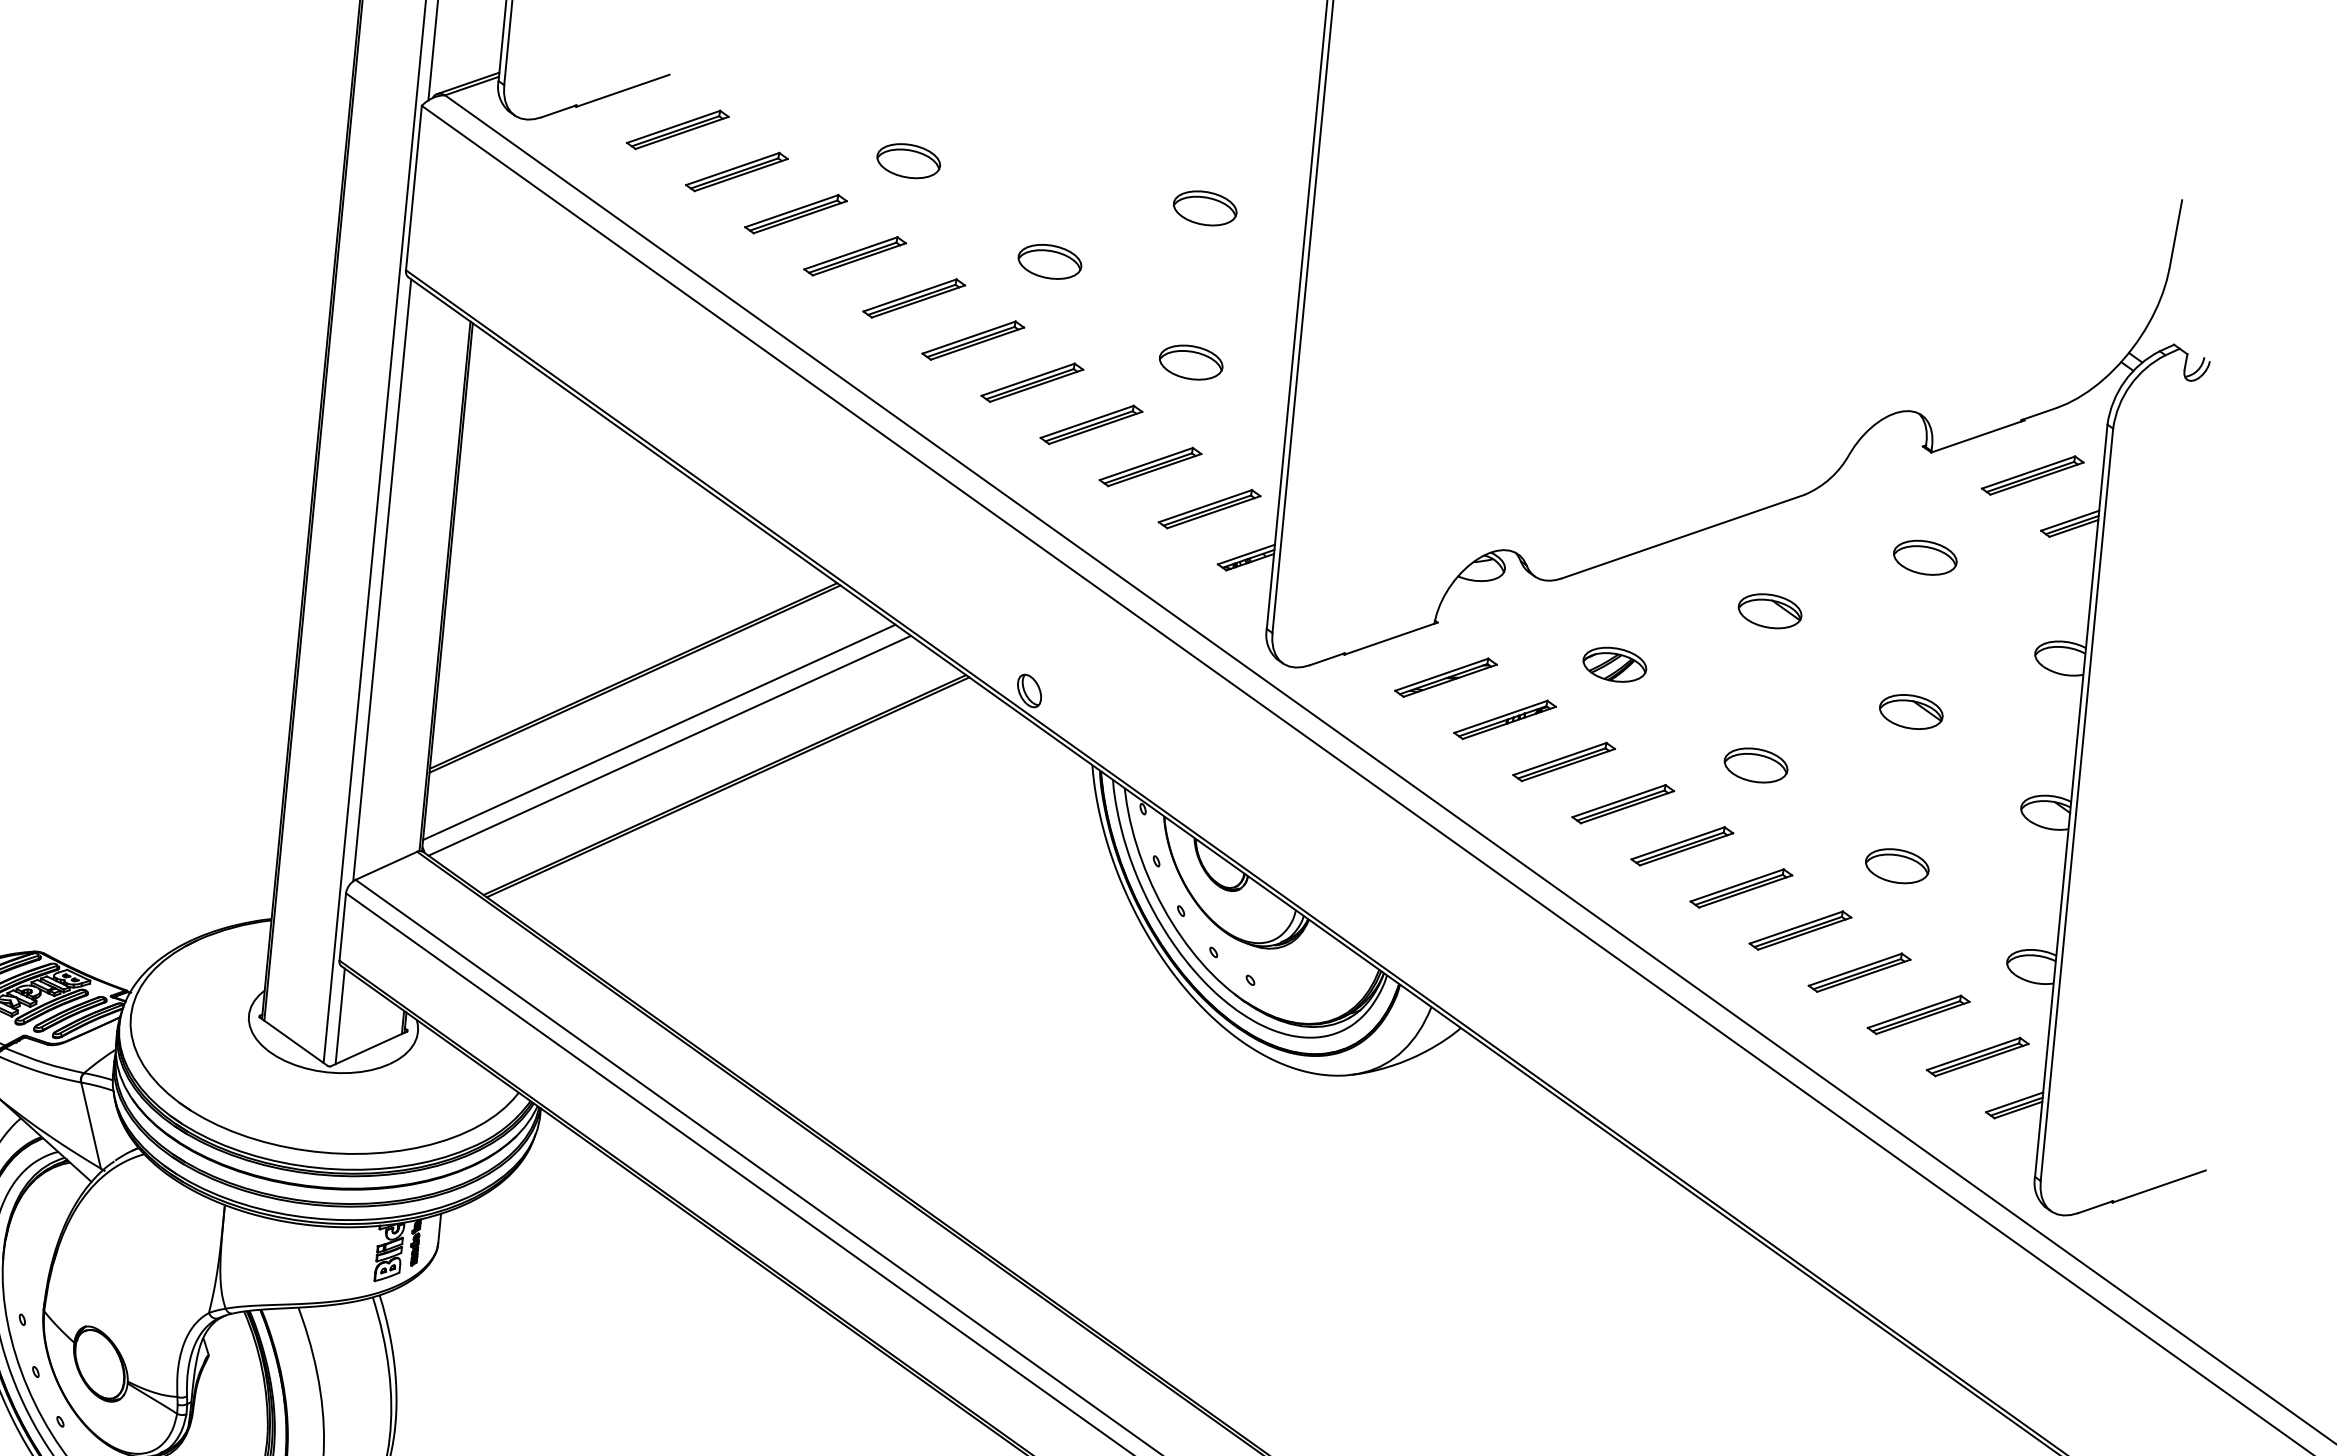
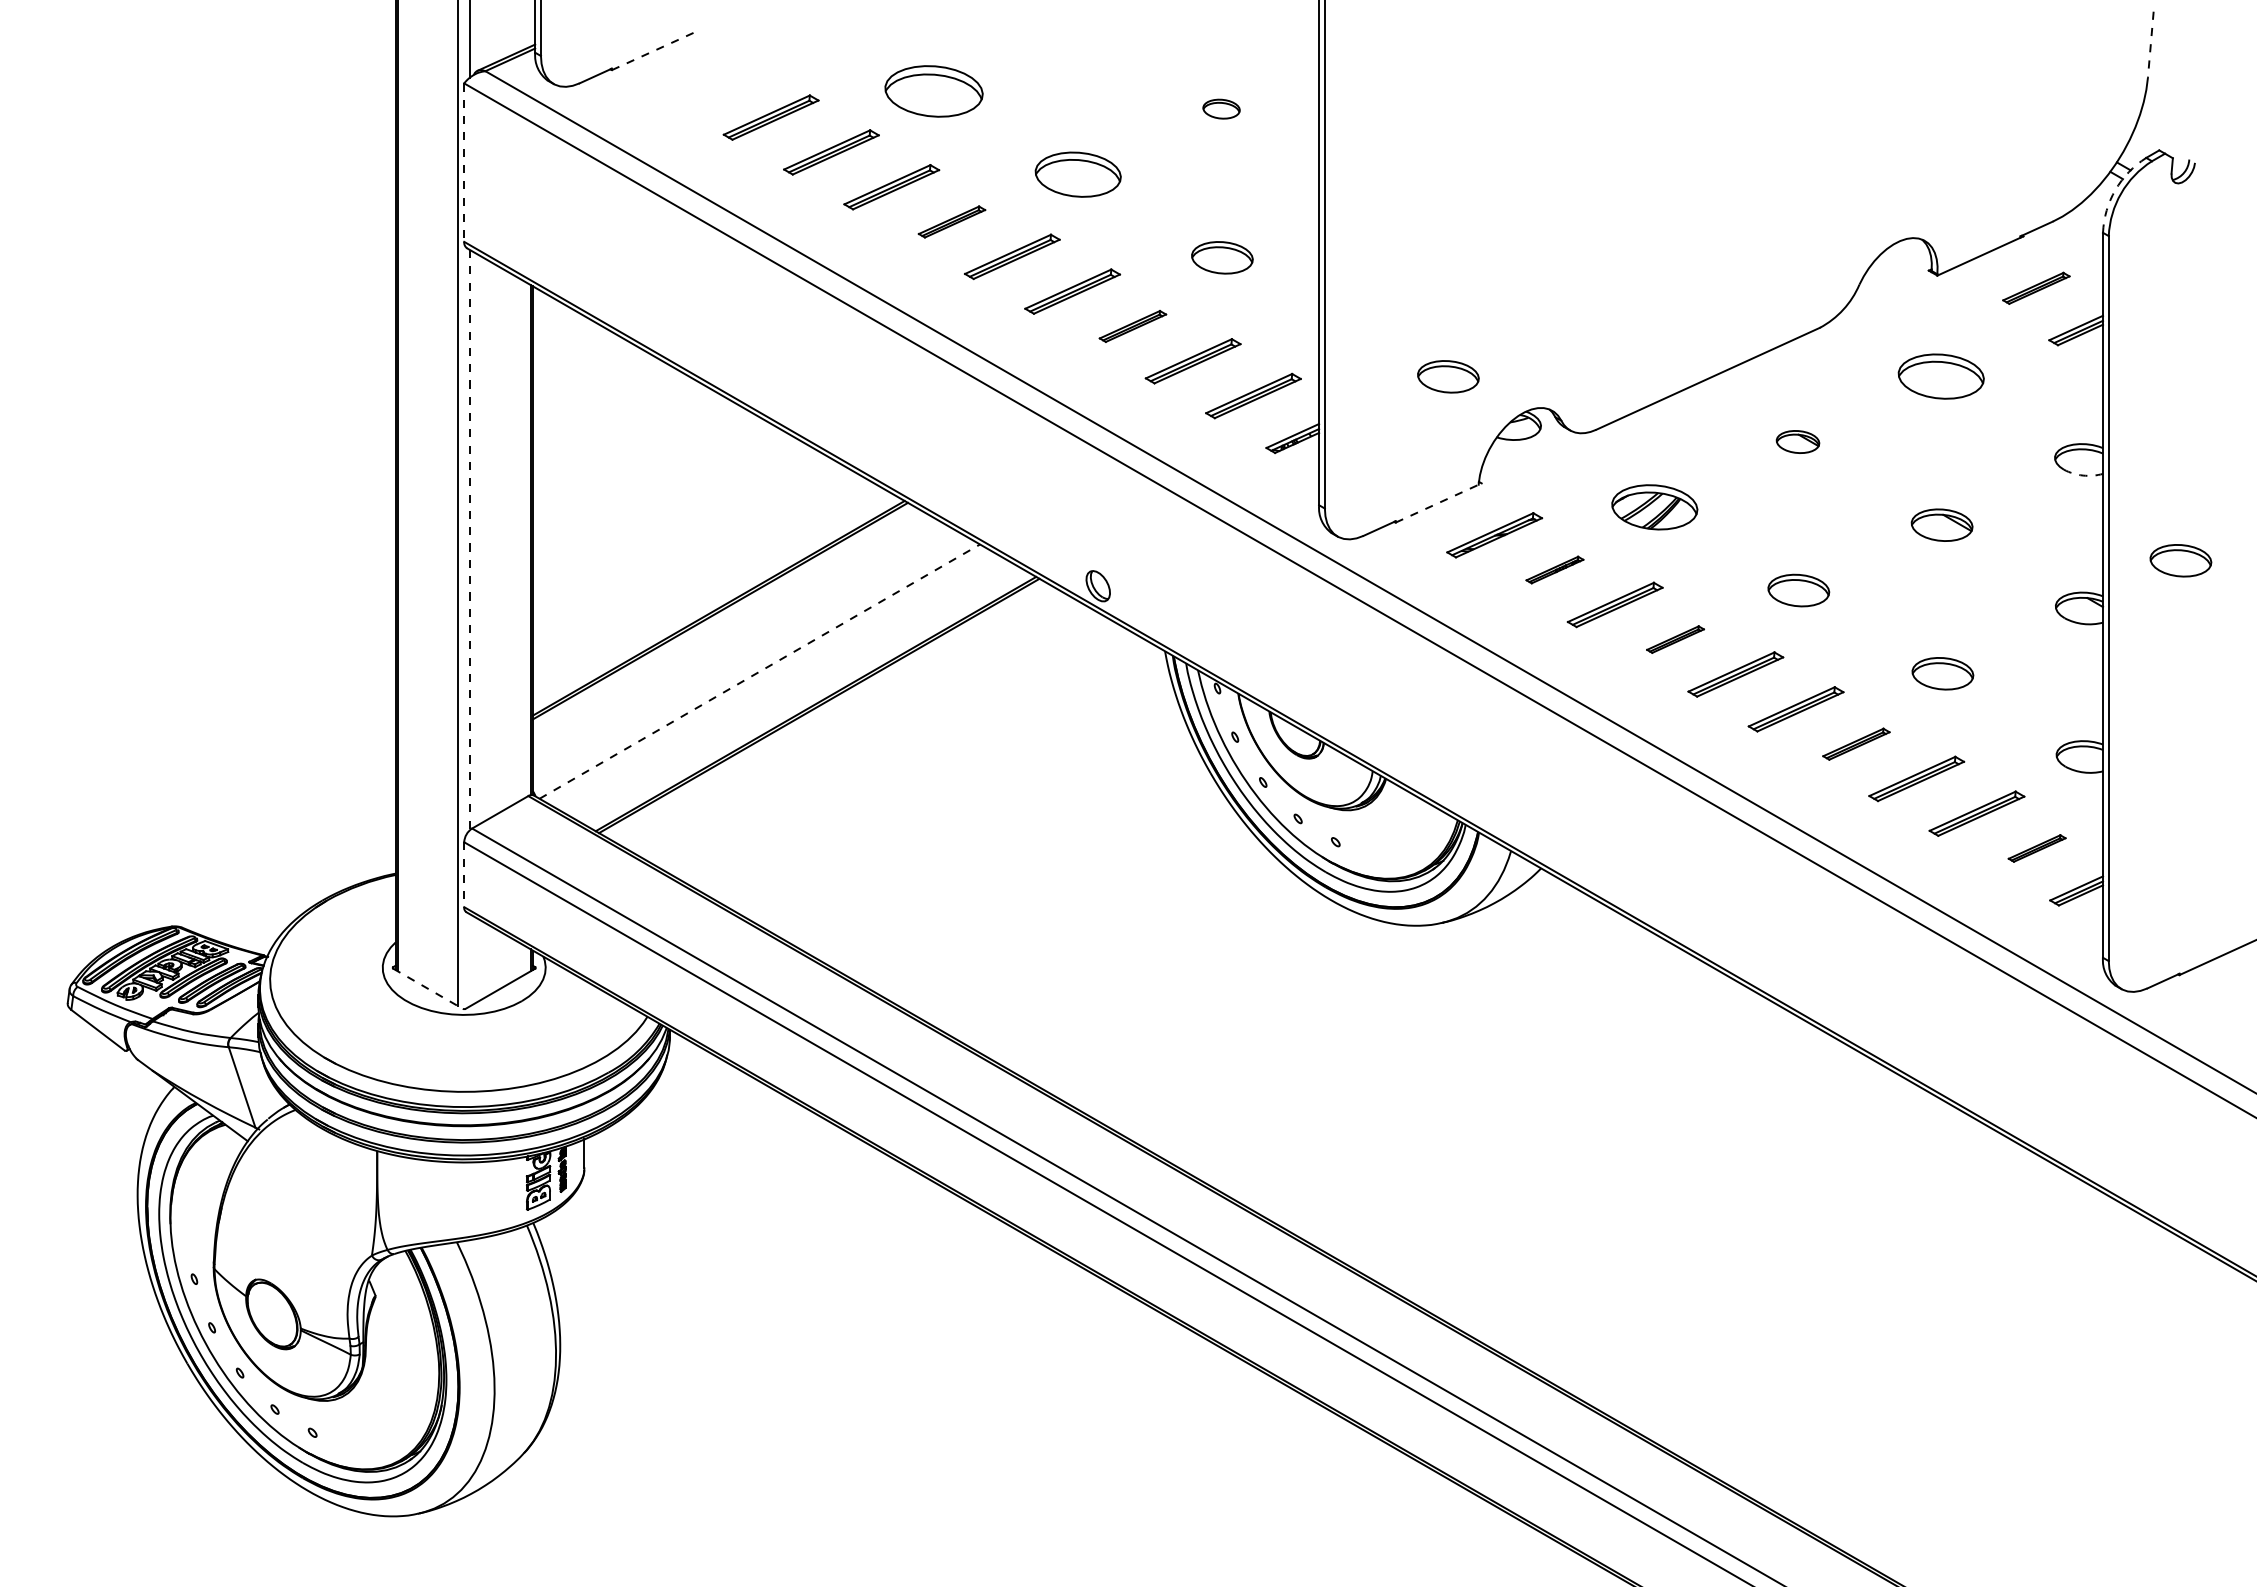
line: (623, 90) -> (655, 50), solid -> dashed
part: (677, 129) -> (710, 82), removed
part: (909, 161) -> (934, 91), size x1.6
line: (414, 189) -> (464, 163), solid -> dashed
part: (1205, 207) -> (1221, 108), size x0.6
line: (2175, 235) -> (2150, 45), solid -> dashed
part: (1050, 261) -> (1078, 174), size x1.4
part: (913, 297) -> (951, 221), size x0.7
arc: (2124, 381) -> (2115, 190), solid -> dashed
part: (1091, 424) -> (1132, 326), size x0.7
part: (2032, 475) -> (2036, 288), size x0.7
part: (1413, 508) -> (1448, 376), added
part: (1925, 557) -> (1941, 376), size x1.4
line: (381, 580) -> (469, 540), solid -> dashed
part: (1769, 610) -> (1797, 441), size x0.7
line: (1392, 638) -> (1439, 502), solid -> dashed
part: (1614, 664) -> (1654, 507), size x1.4
arc: (2063, 674) -> (2083, 475), solid -> dashed
part: (1504, 719) -> (1554, 569), size x0.6
line: (659, 732) -> (748, 659), removed
line: (670, 745) -> (760, 671), solid -> dashed
part: (2155, 772) -> (2180, 560), added
part: (1623, 803) -> (1675, 639), size x0.6
line: (342, 927) -> (464, 875), solid -> dashed
part: (1800, 930) -> (1856, 744), size x0.7
line: (339, 1016) -> (469, 960), removed
line: (294, 1042) -> (428, 989), solid -> dashed
part: (1976, 1056) -> (2036, 848), size x0.6

